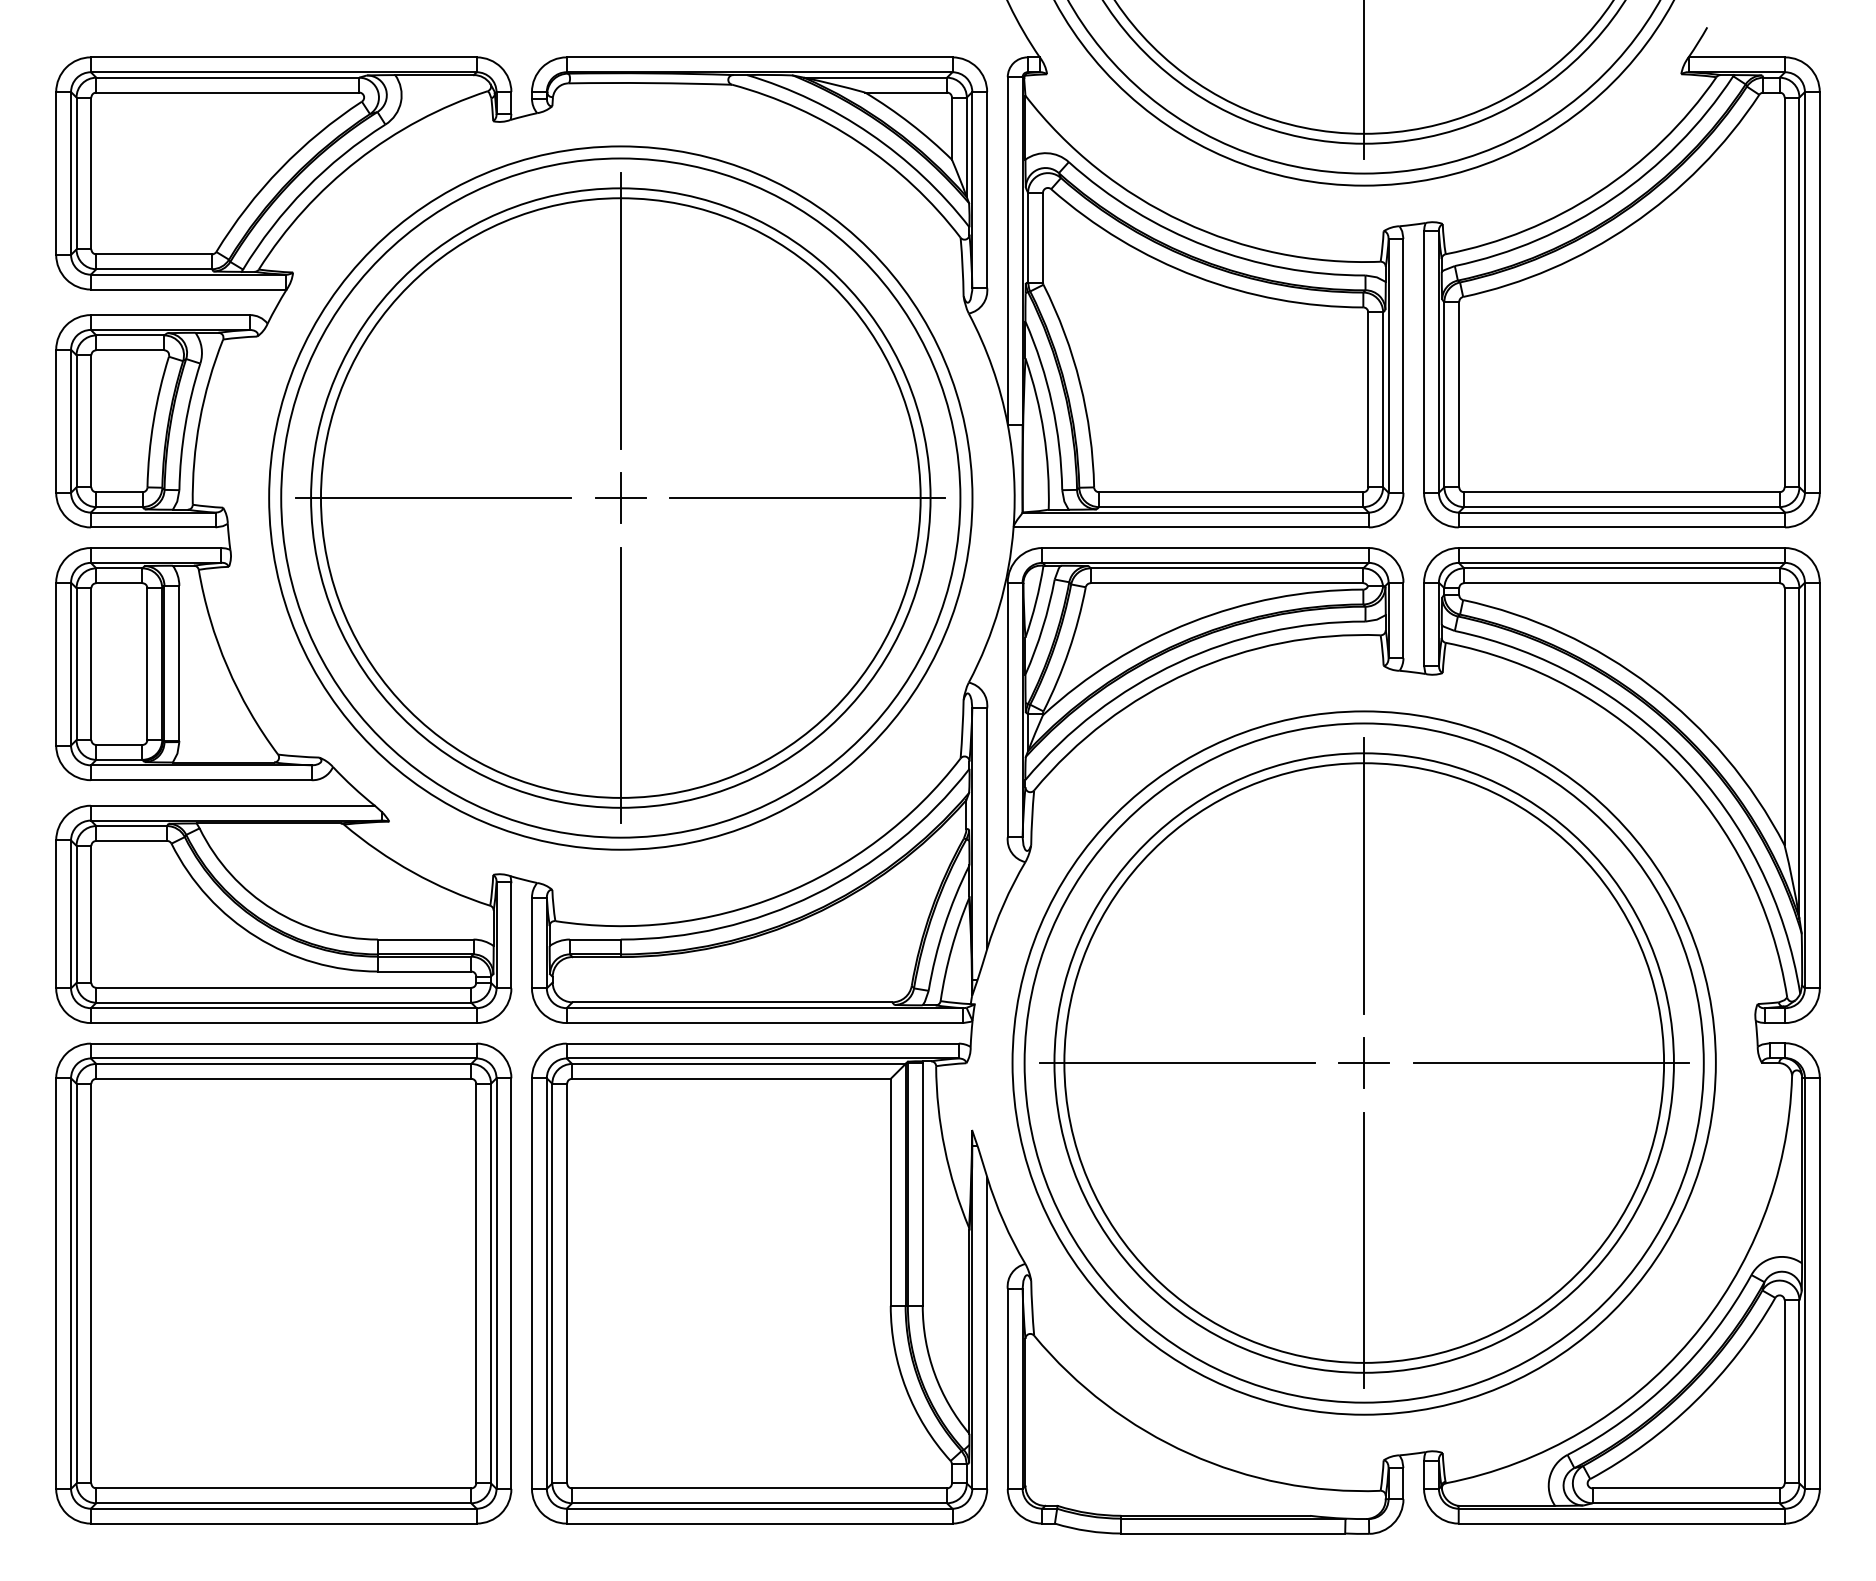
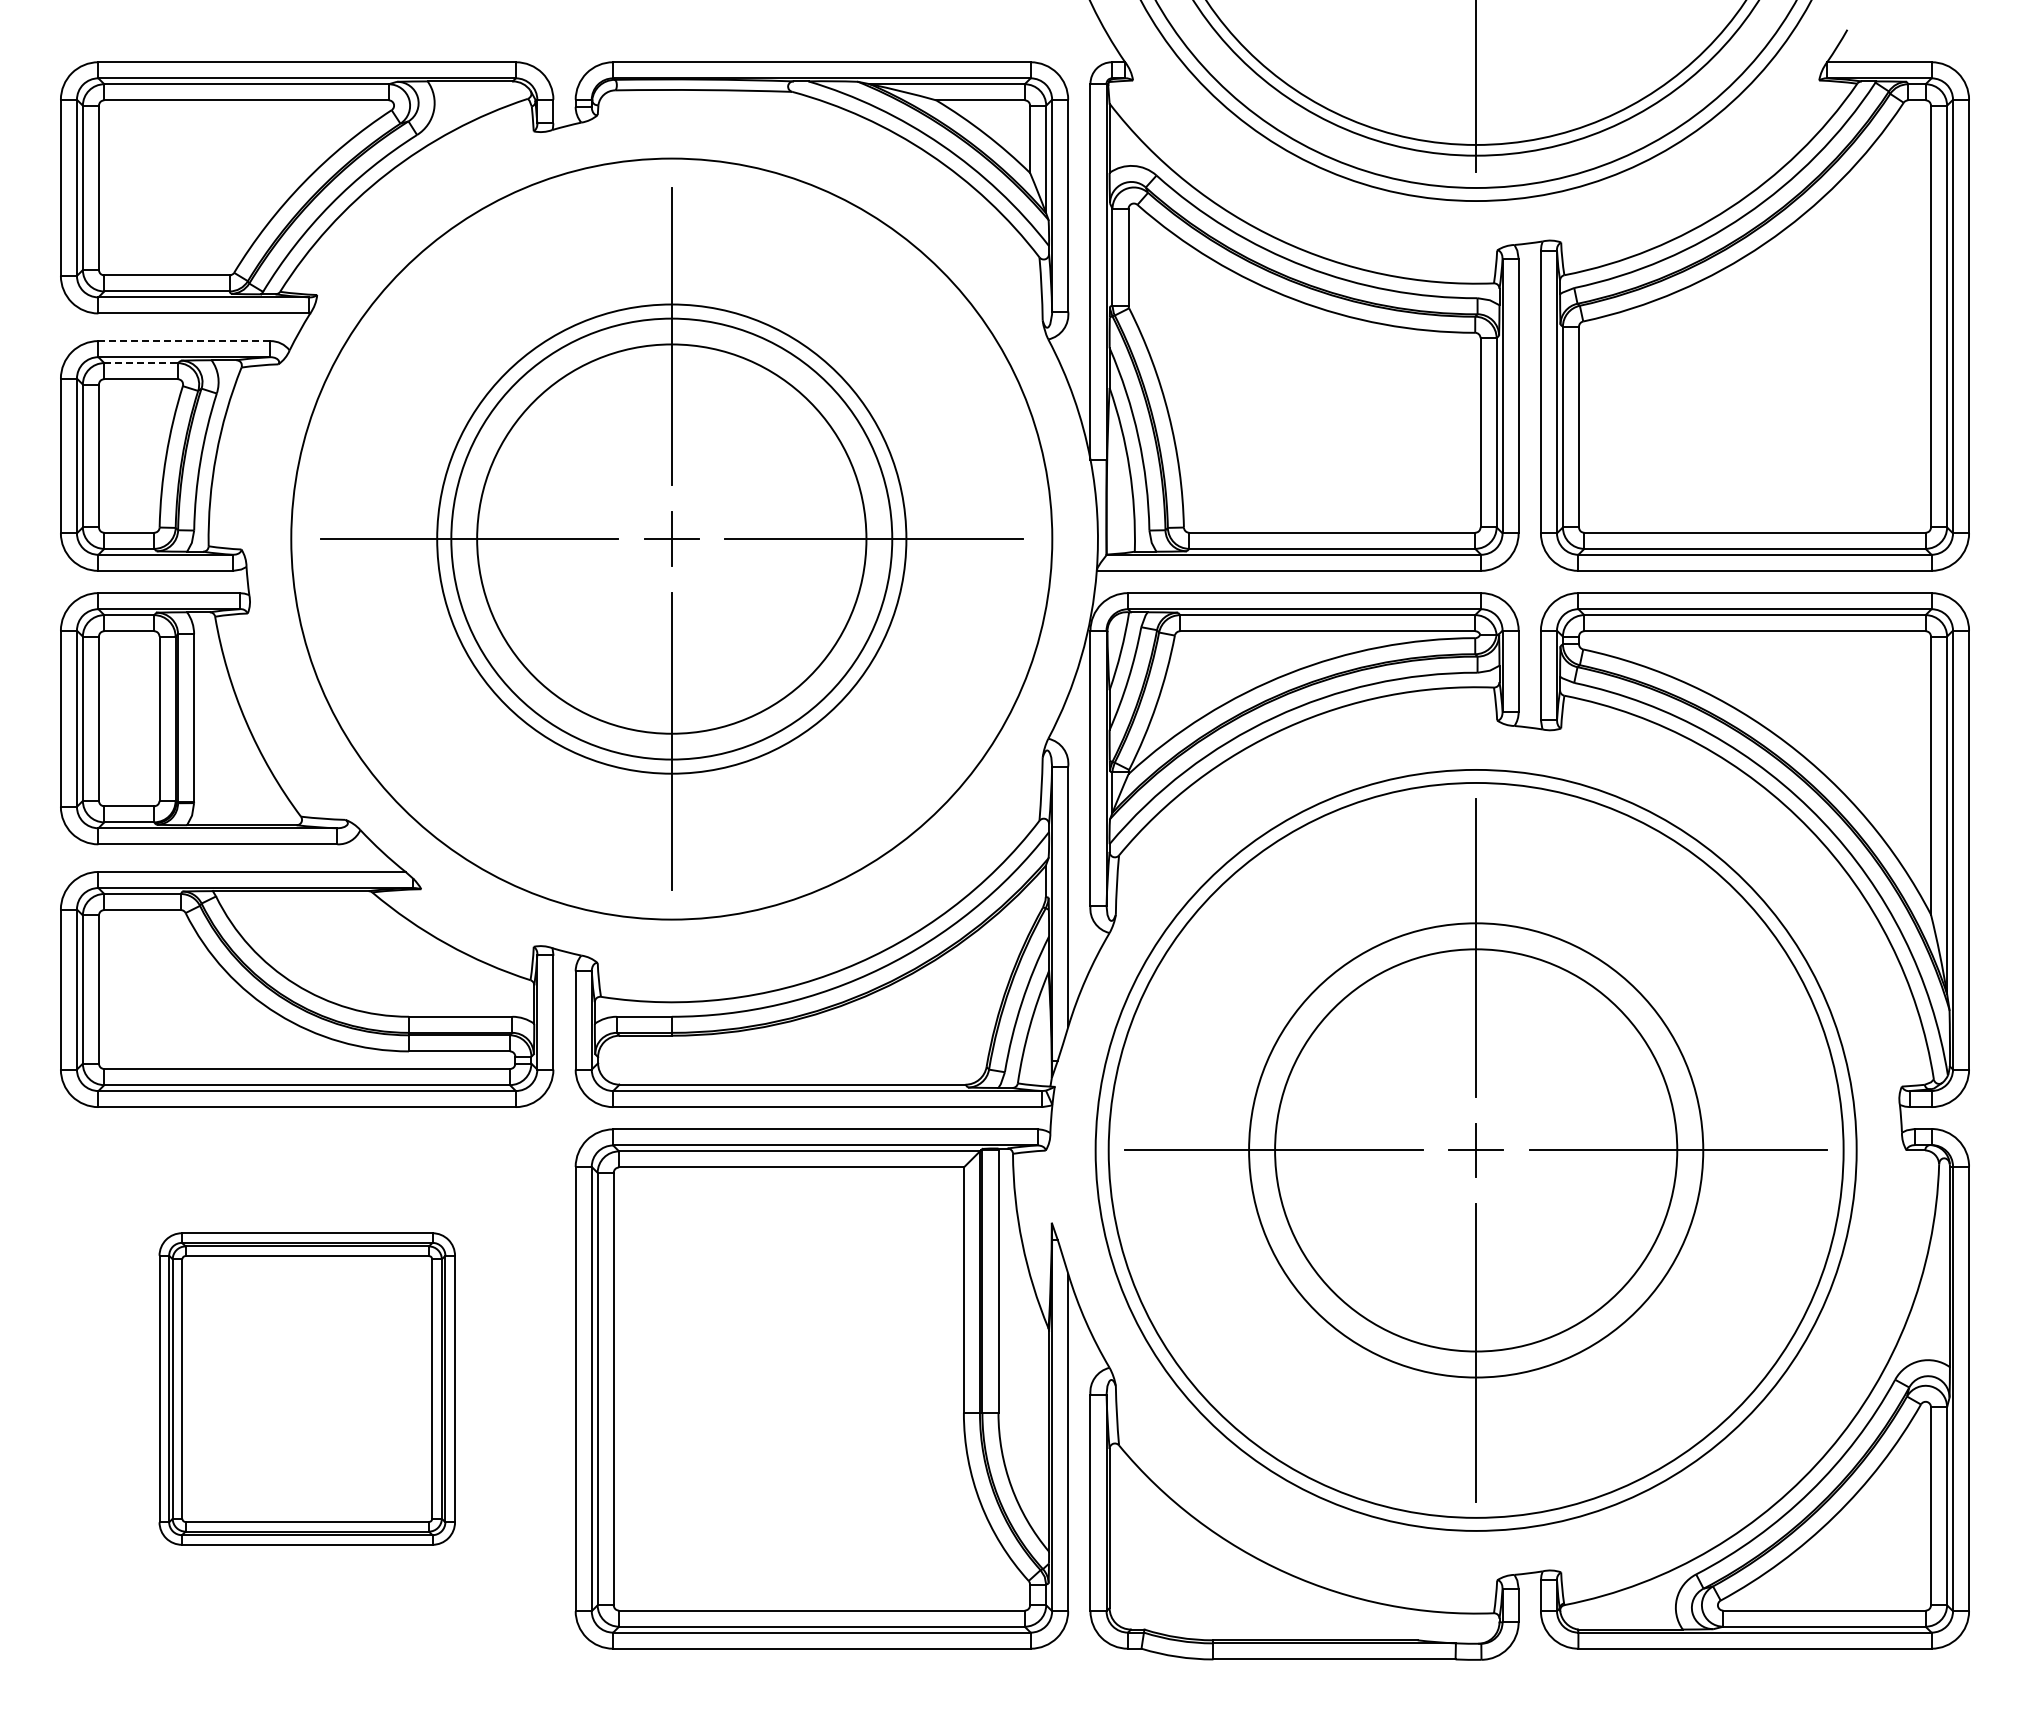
line: (170, 315) -> (184, 341), solid -> dashed
line: (130, 335) -> (141, 363), solid -> dashed
circle: (620, 497) -> (671, 538), size x0.6
circle: (620, 497) -> (671, 538), size x0.6
circle: (620, 497) -> (671, 538), size x0.7
circle: (1363, 1063) -> (1475, 1150), size x0.7
circle: (1364, 1063) -> (1476, 1150), size x0.6
part: (284, 1283) -> (307, 1388), size x0.6

